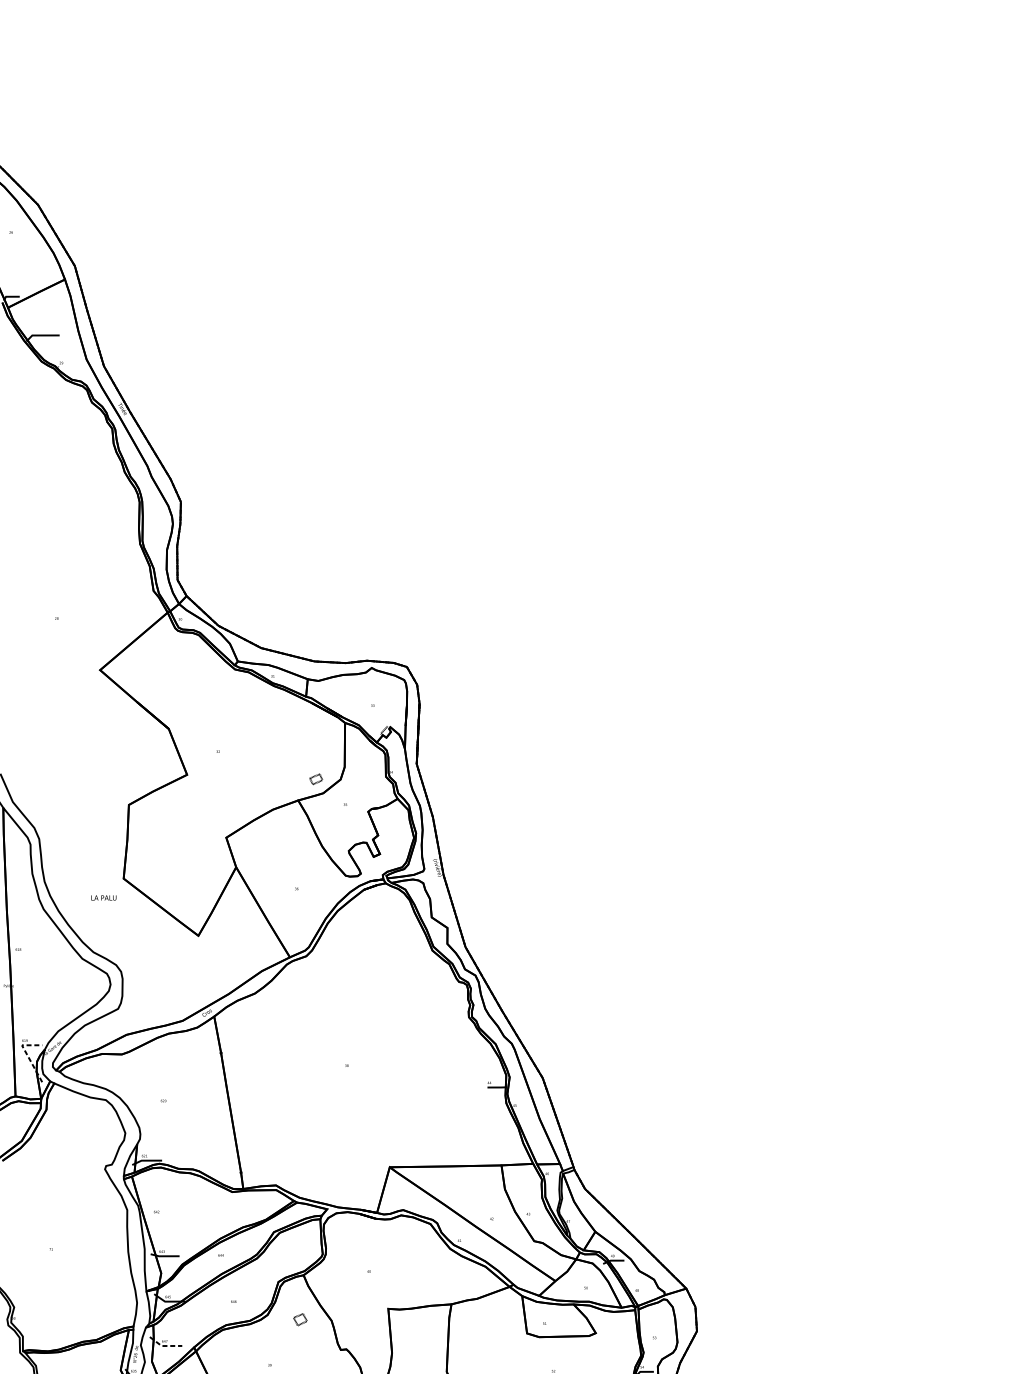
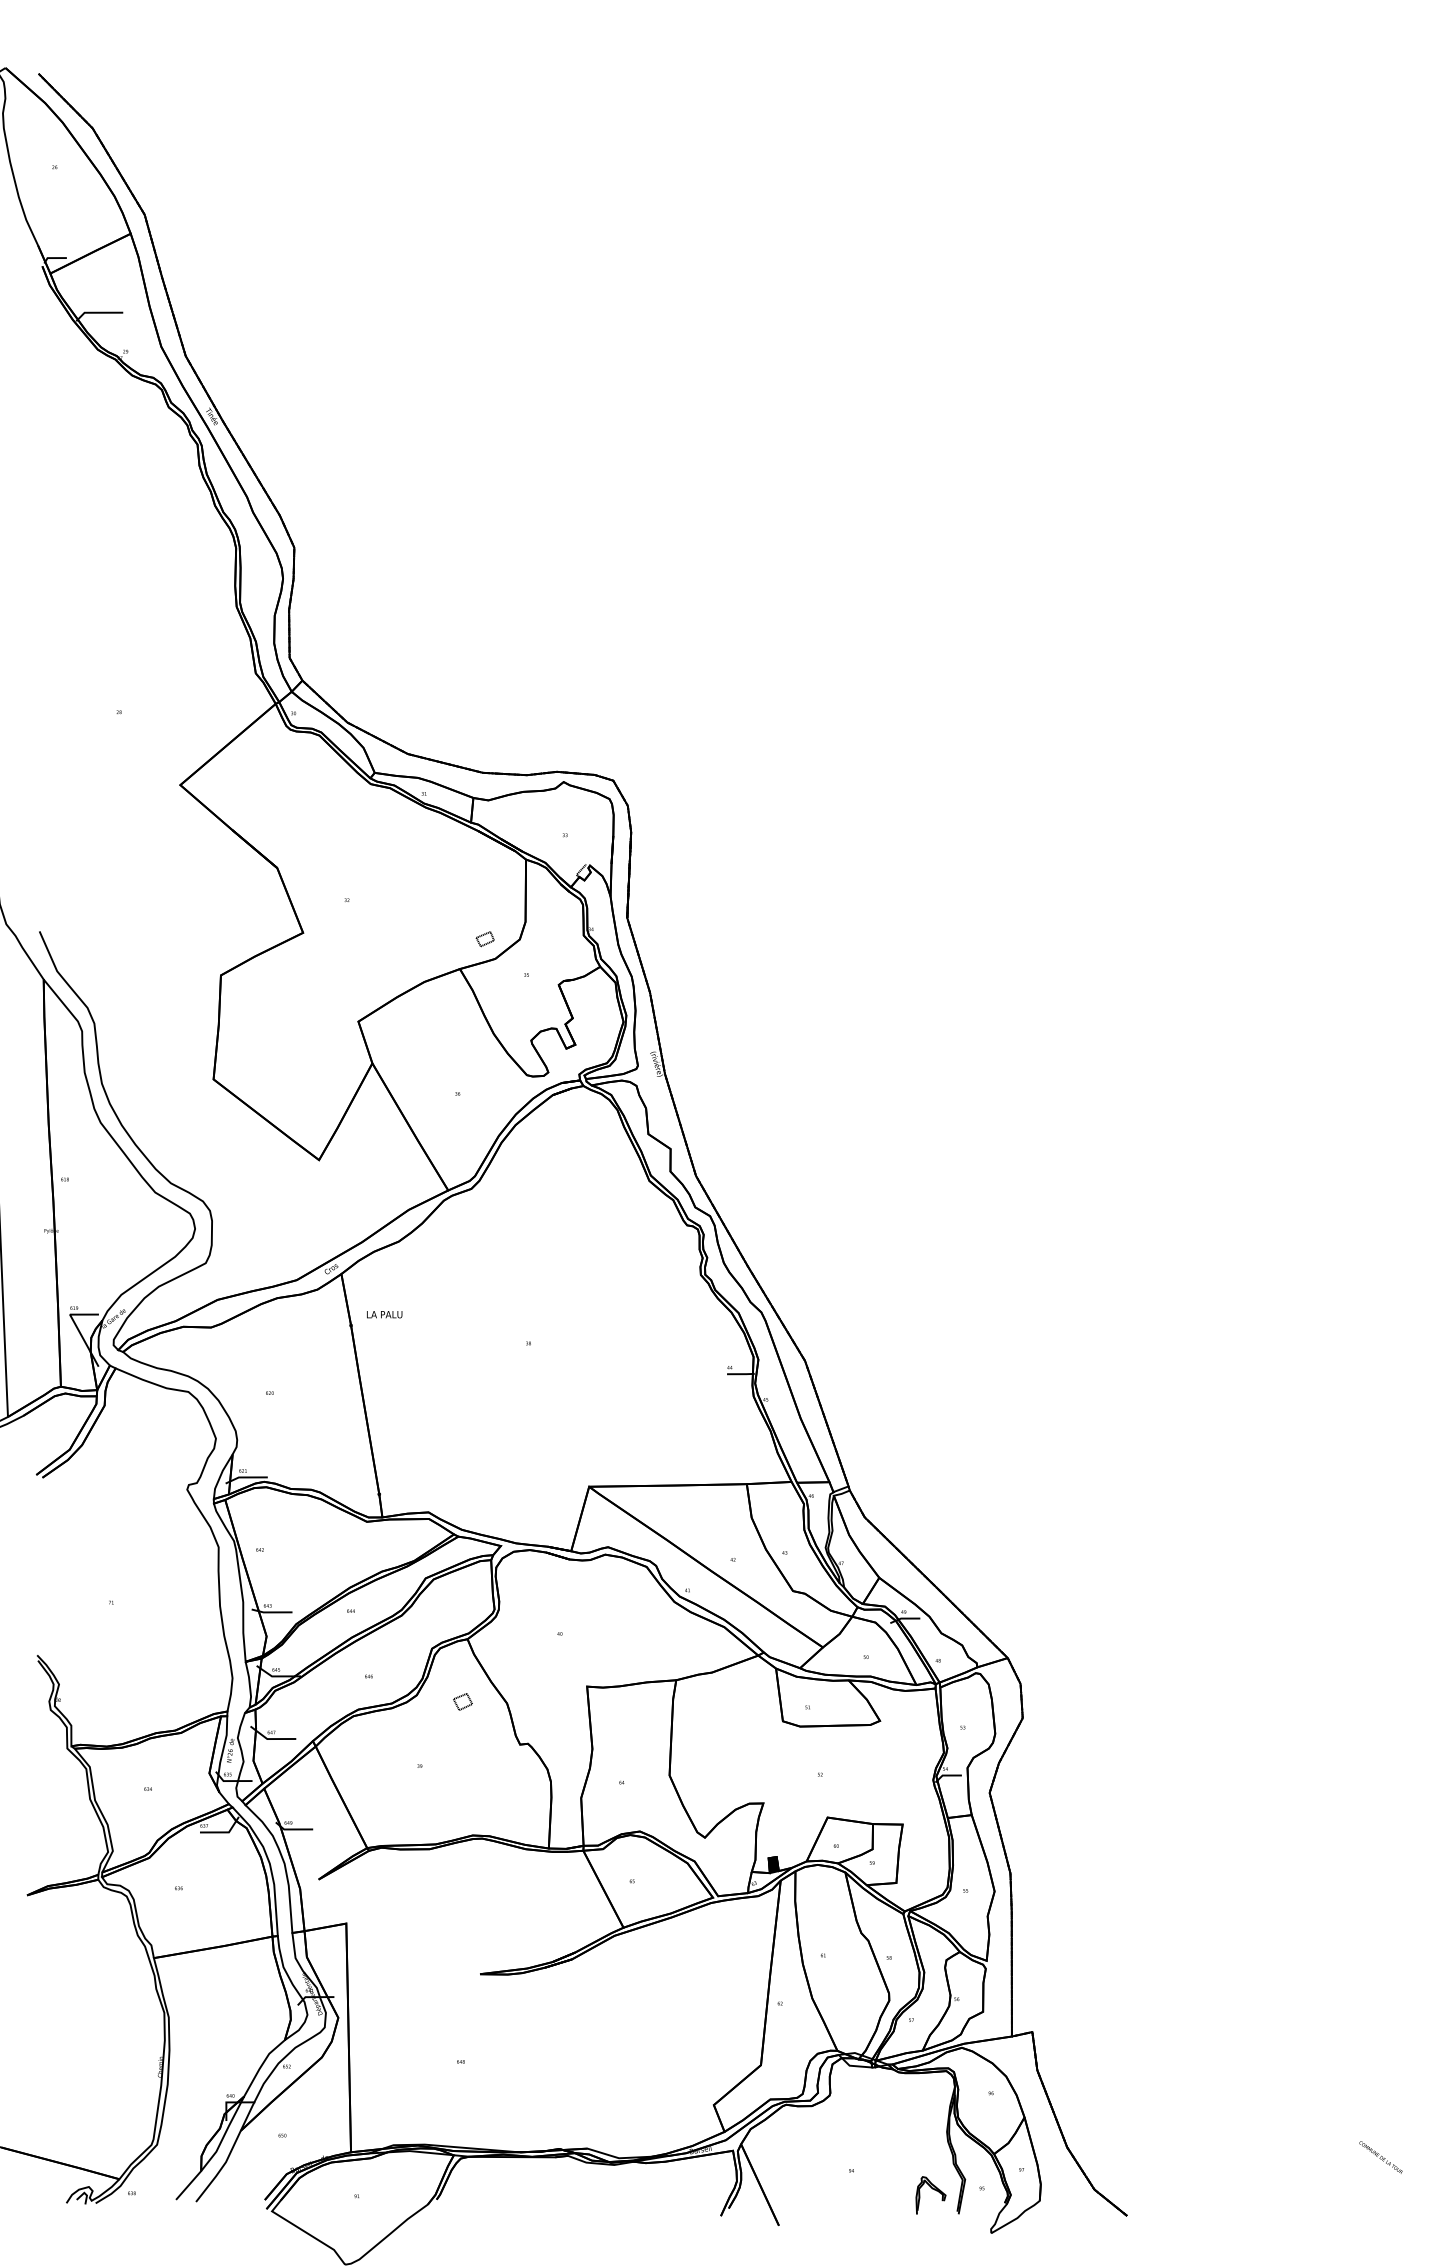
text: (103, 897) -> (384, 1314), moved
line: (27, 1054) -> (77, 1327), dashed -> solid
line: (164, 1346) -> (271, 1739), dashed -> solid

